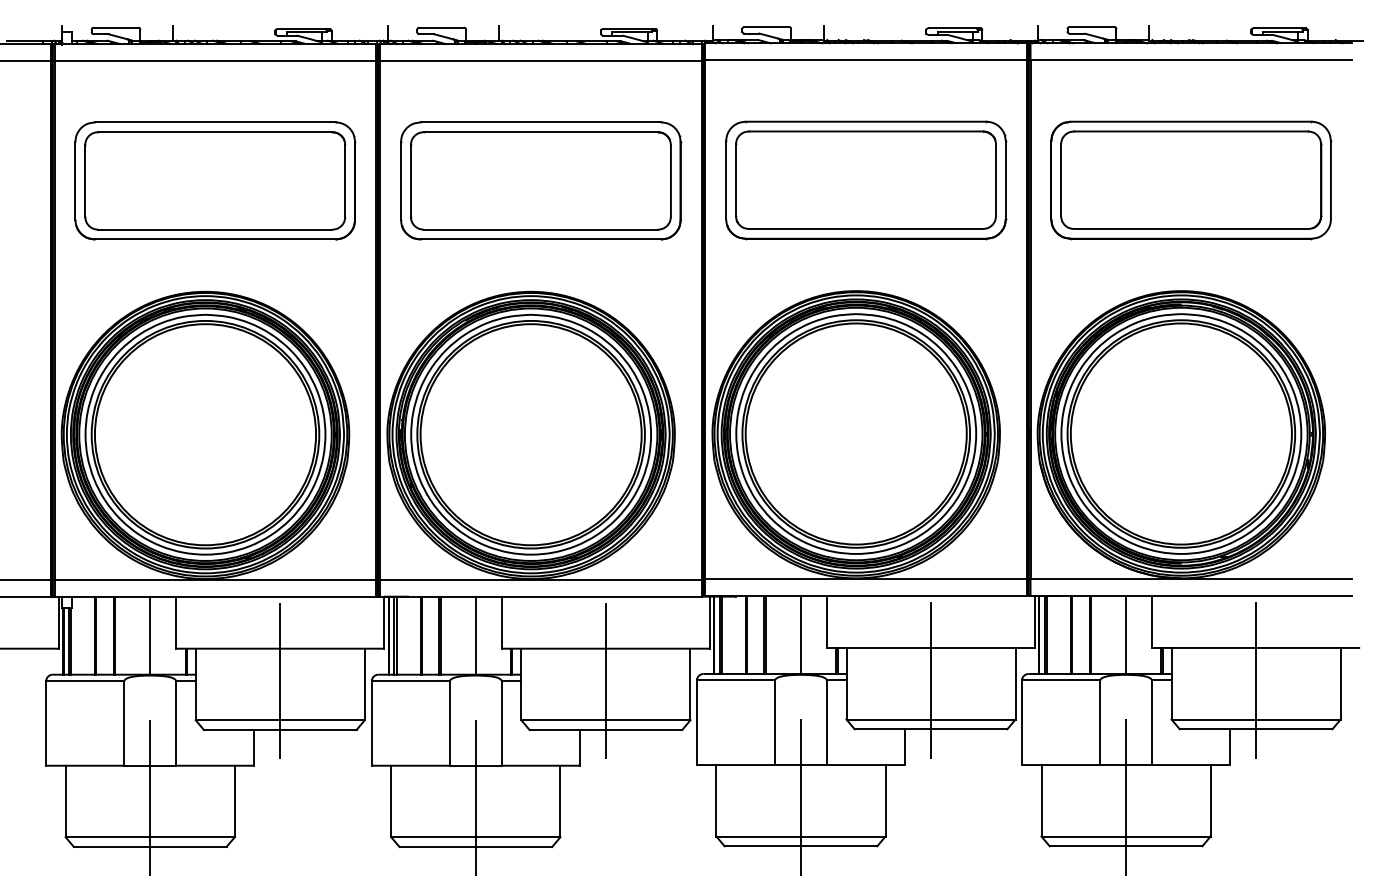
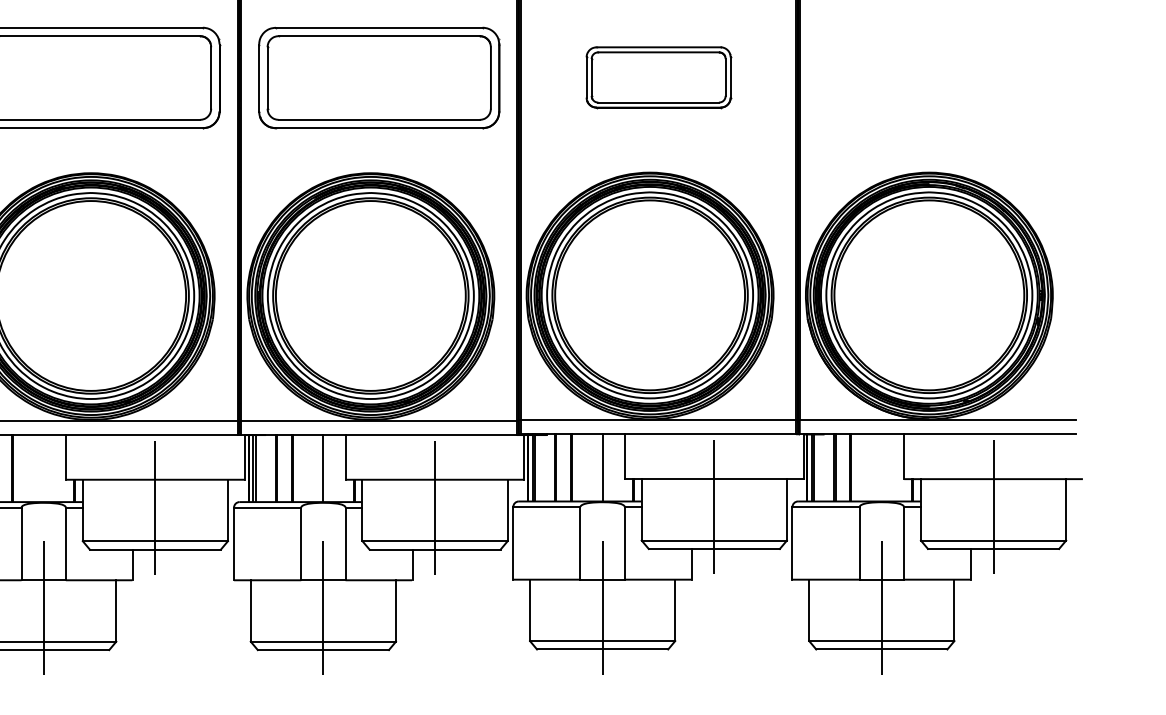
part: (866, 180) -> (658, 77), size x0.6
part: (1191, 180) -> (938, 77), removed
line: (1126, 634) -> (882, 467), removed
line: (150, 635) -> (43, 468), removed

